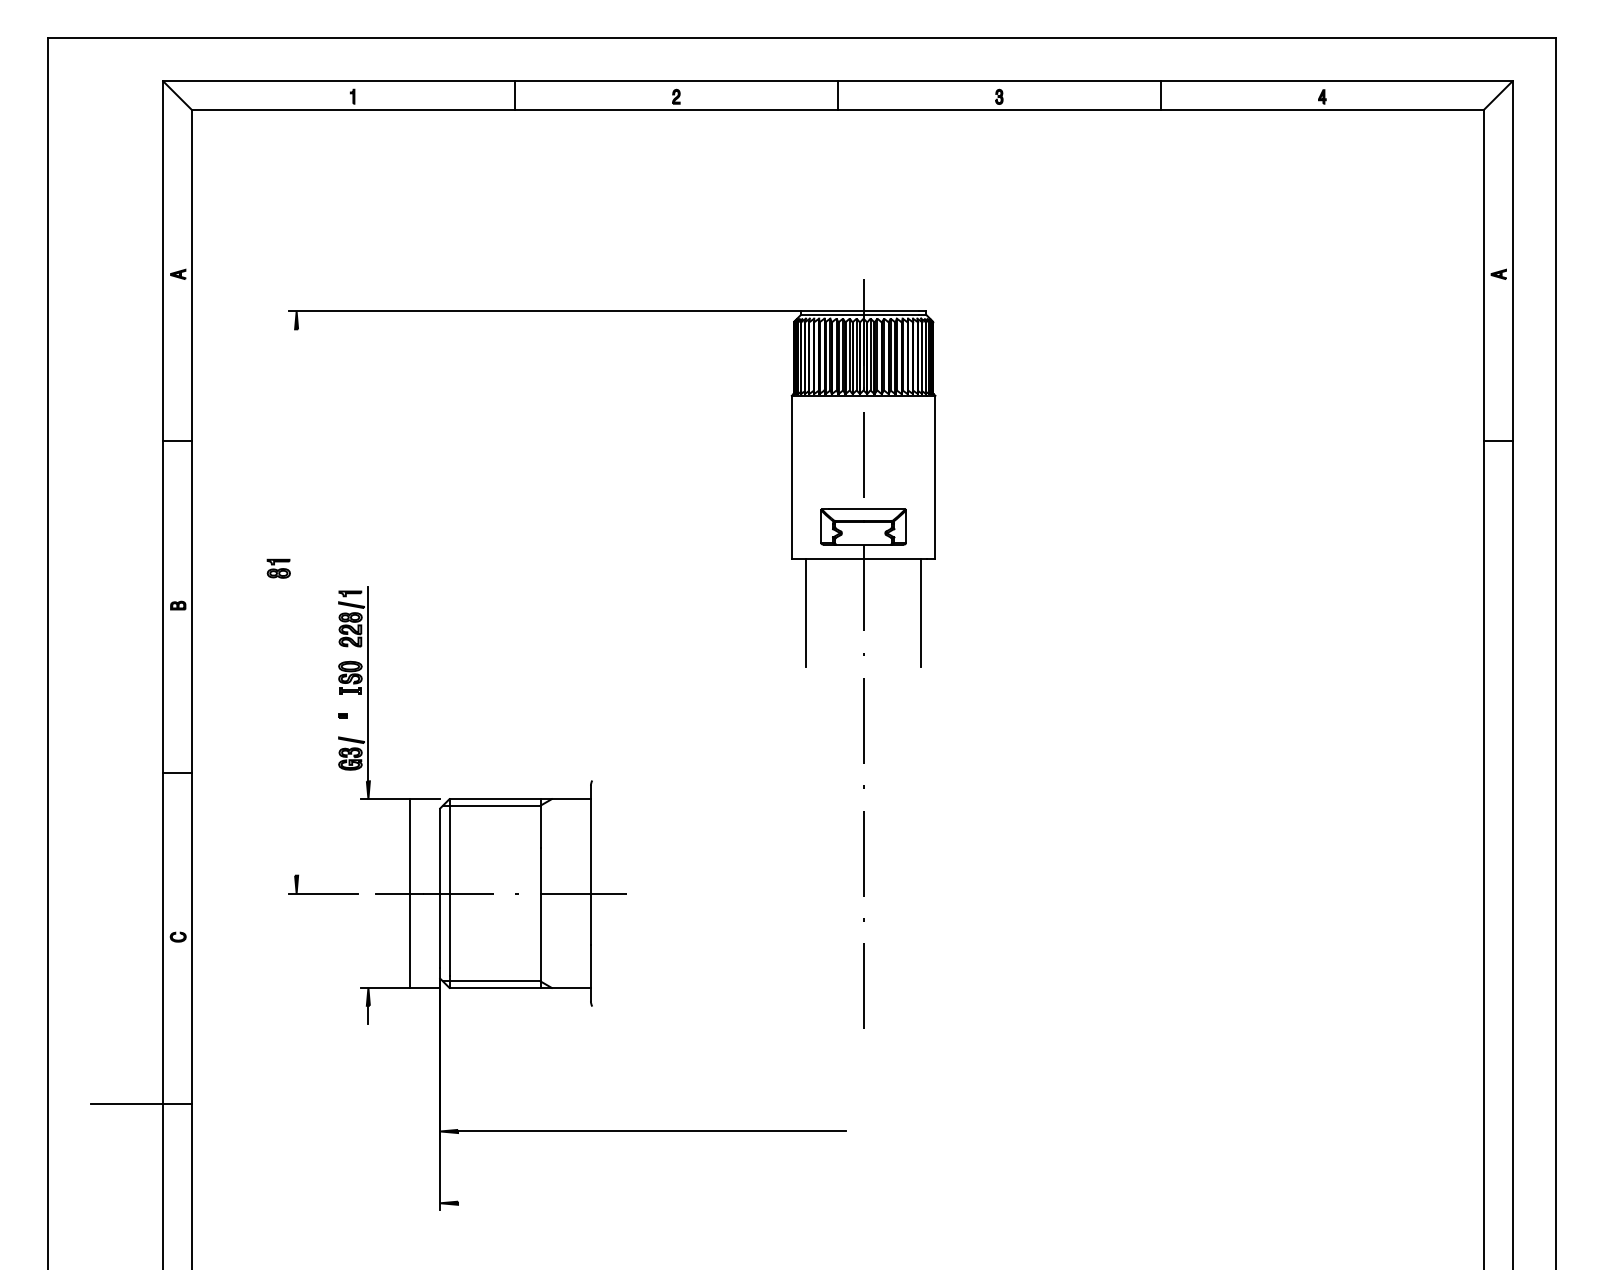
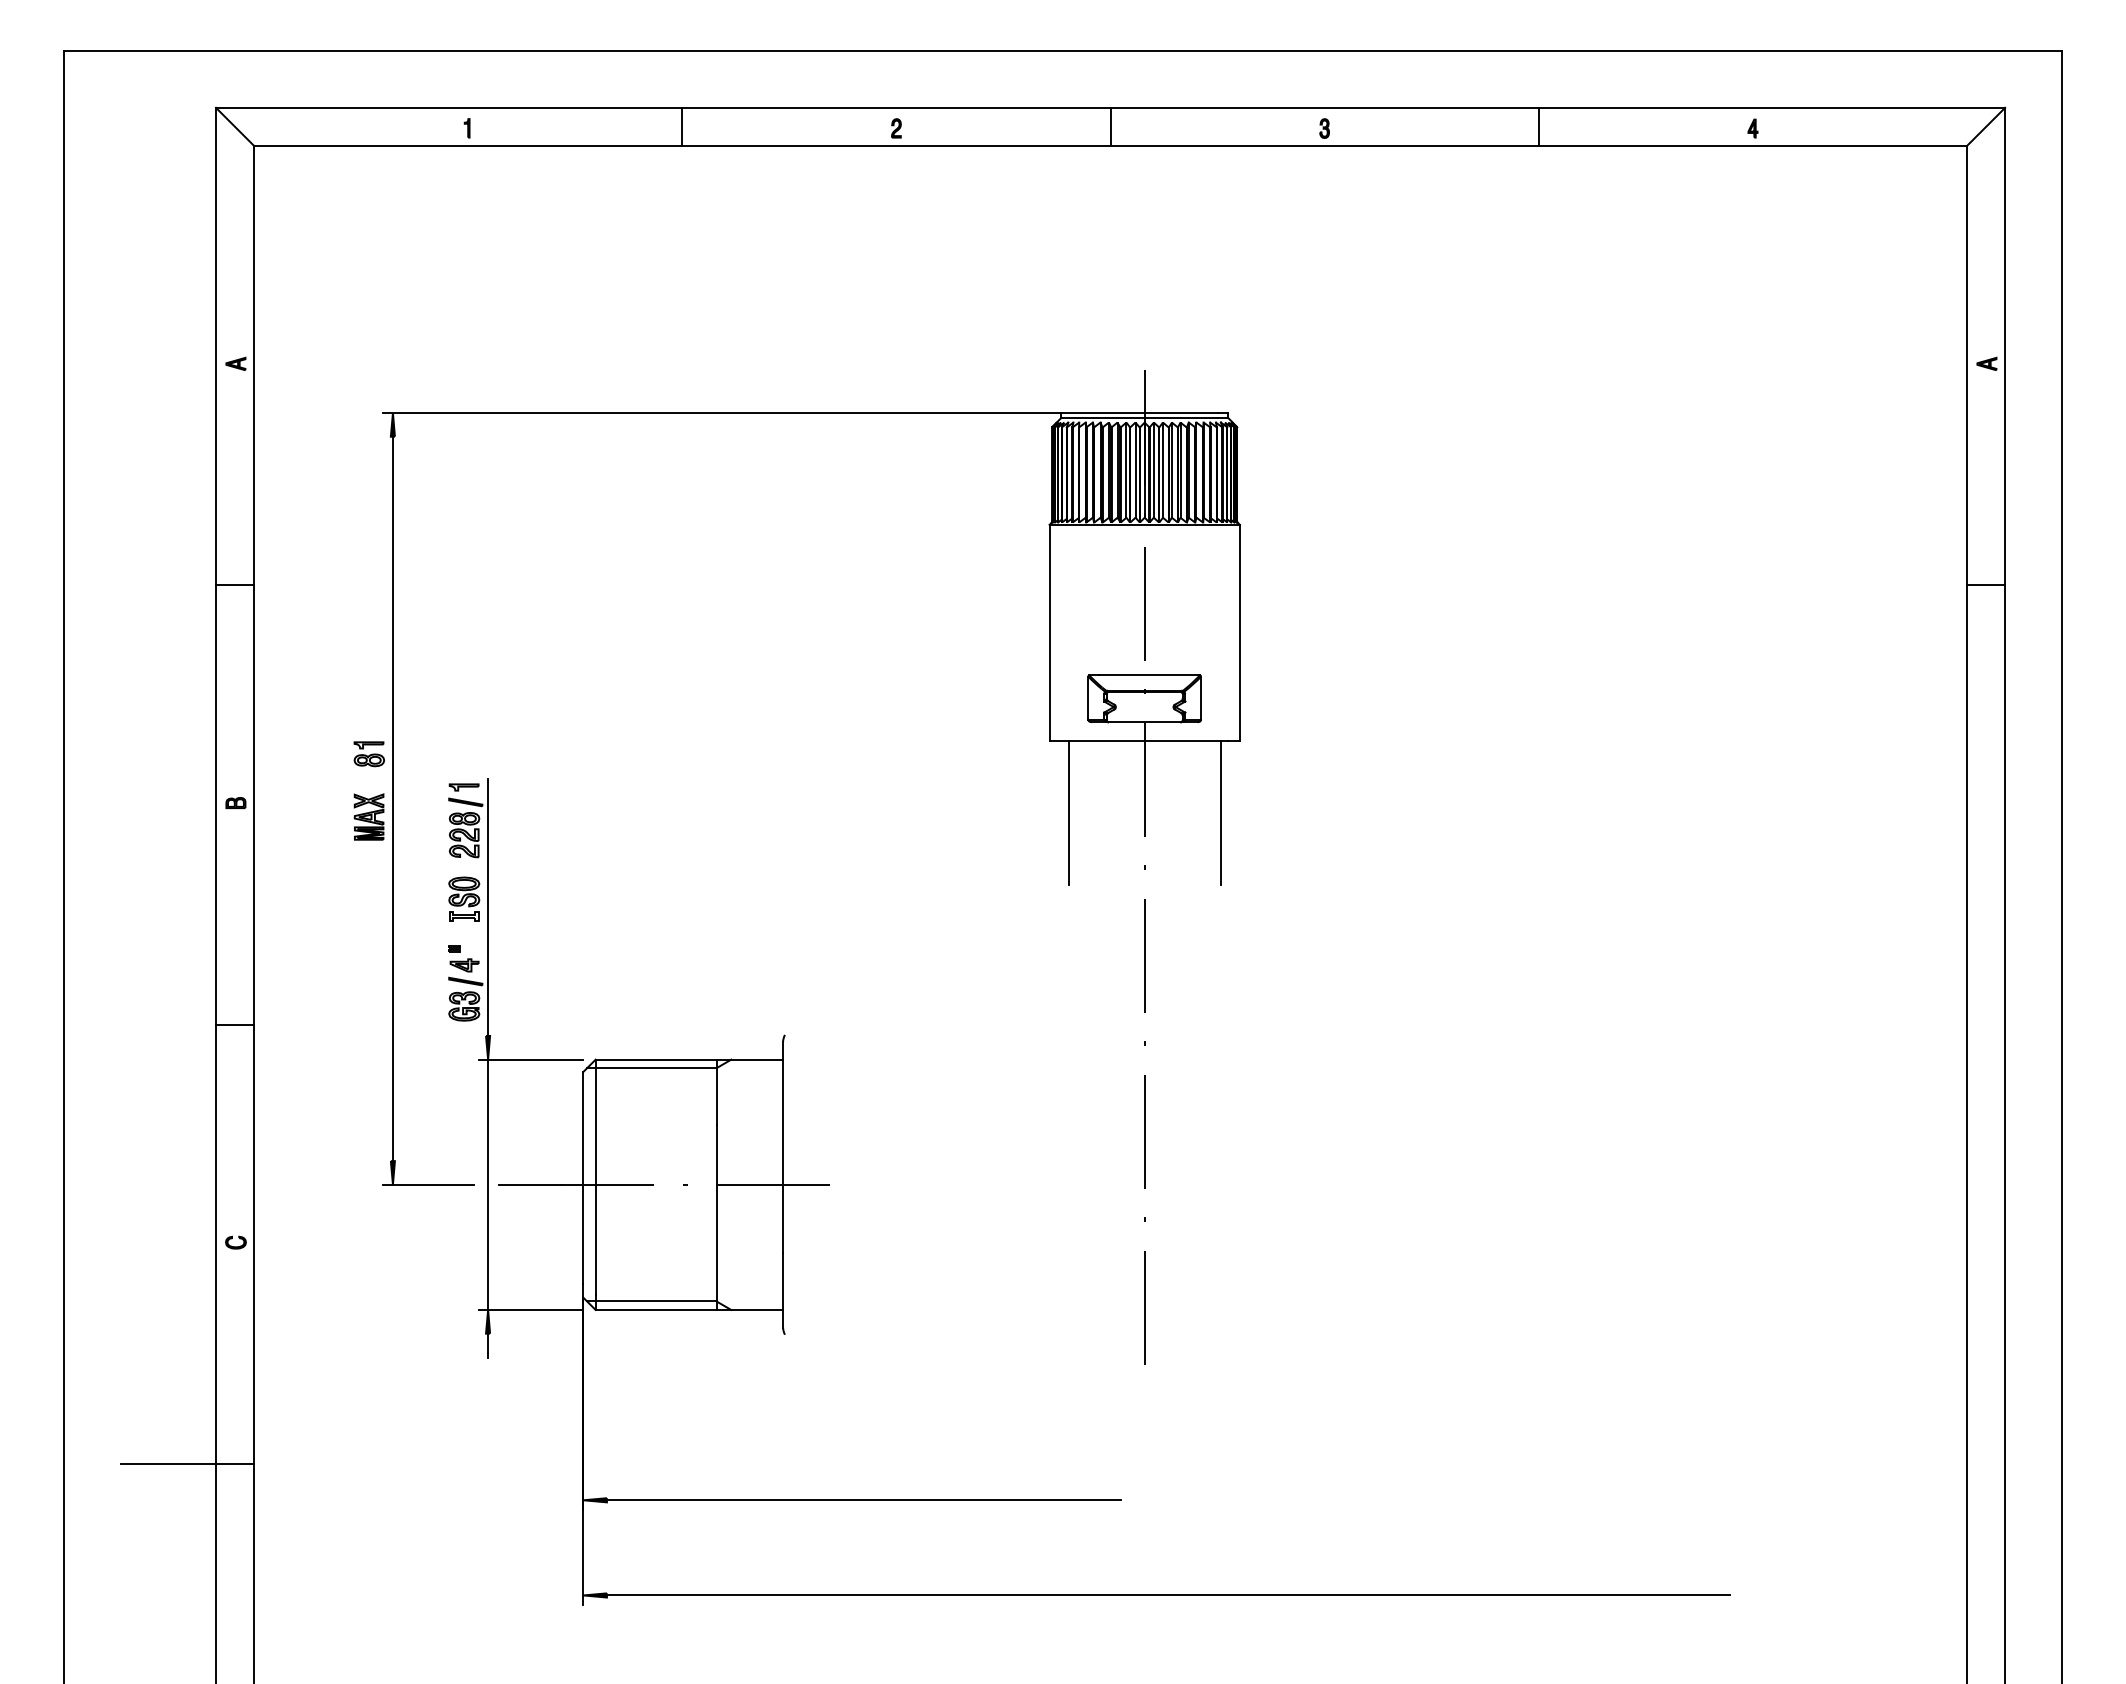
line: (296, 602) -> (392, 798), added
part: (278, 615) -> (368, 816), added
part: (350, 728) -> (464, 965), added
line: (410, 893) -> (488, 1184), moved
line: (881, 1203) -> (1168, 1595), added

